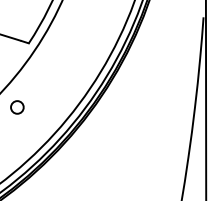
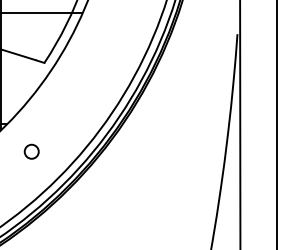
circle: (17, 107) -> (31, 151), moved

